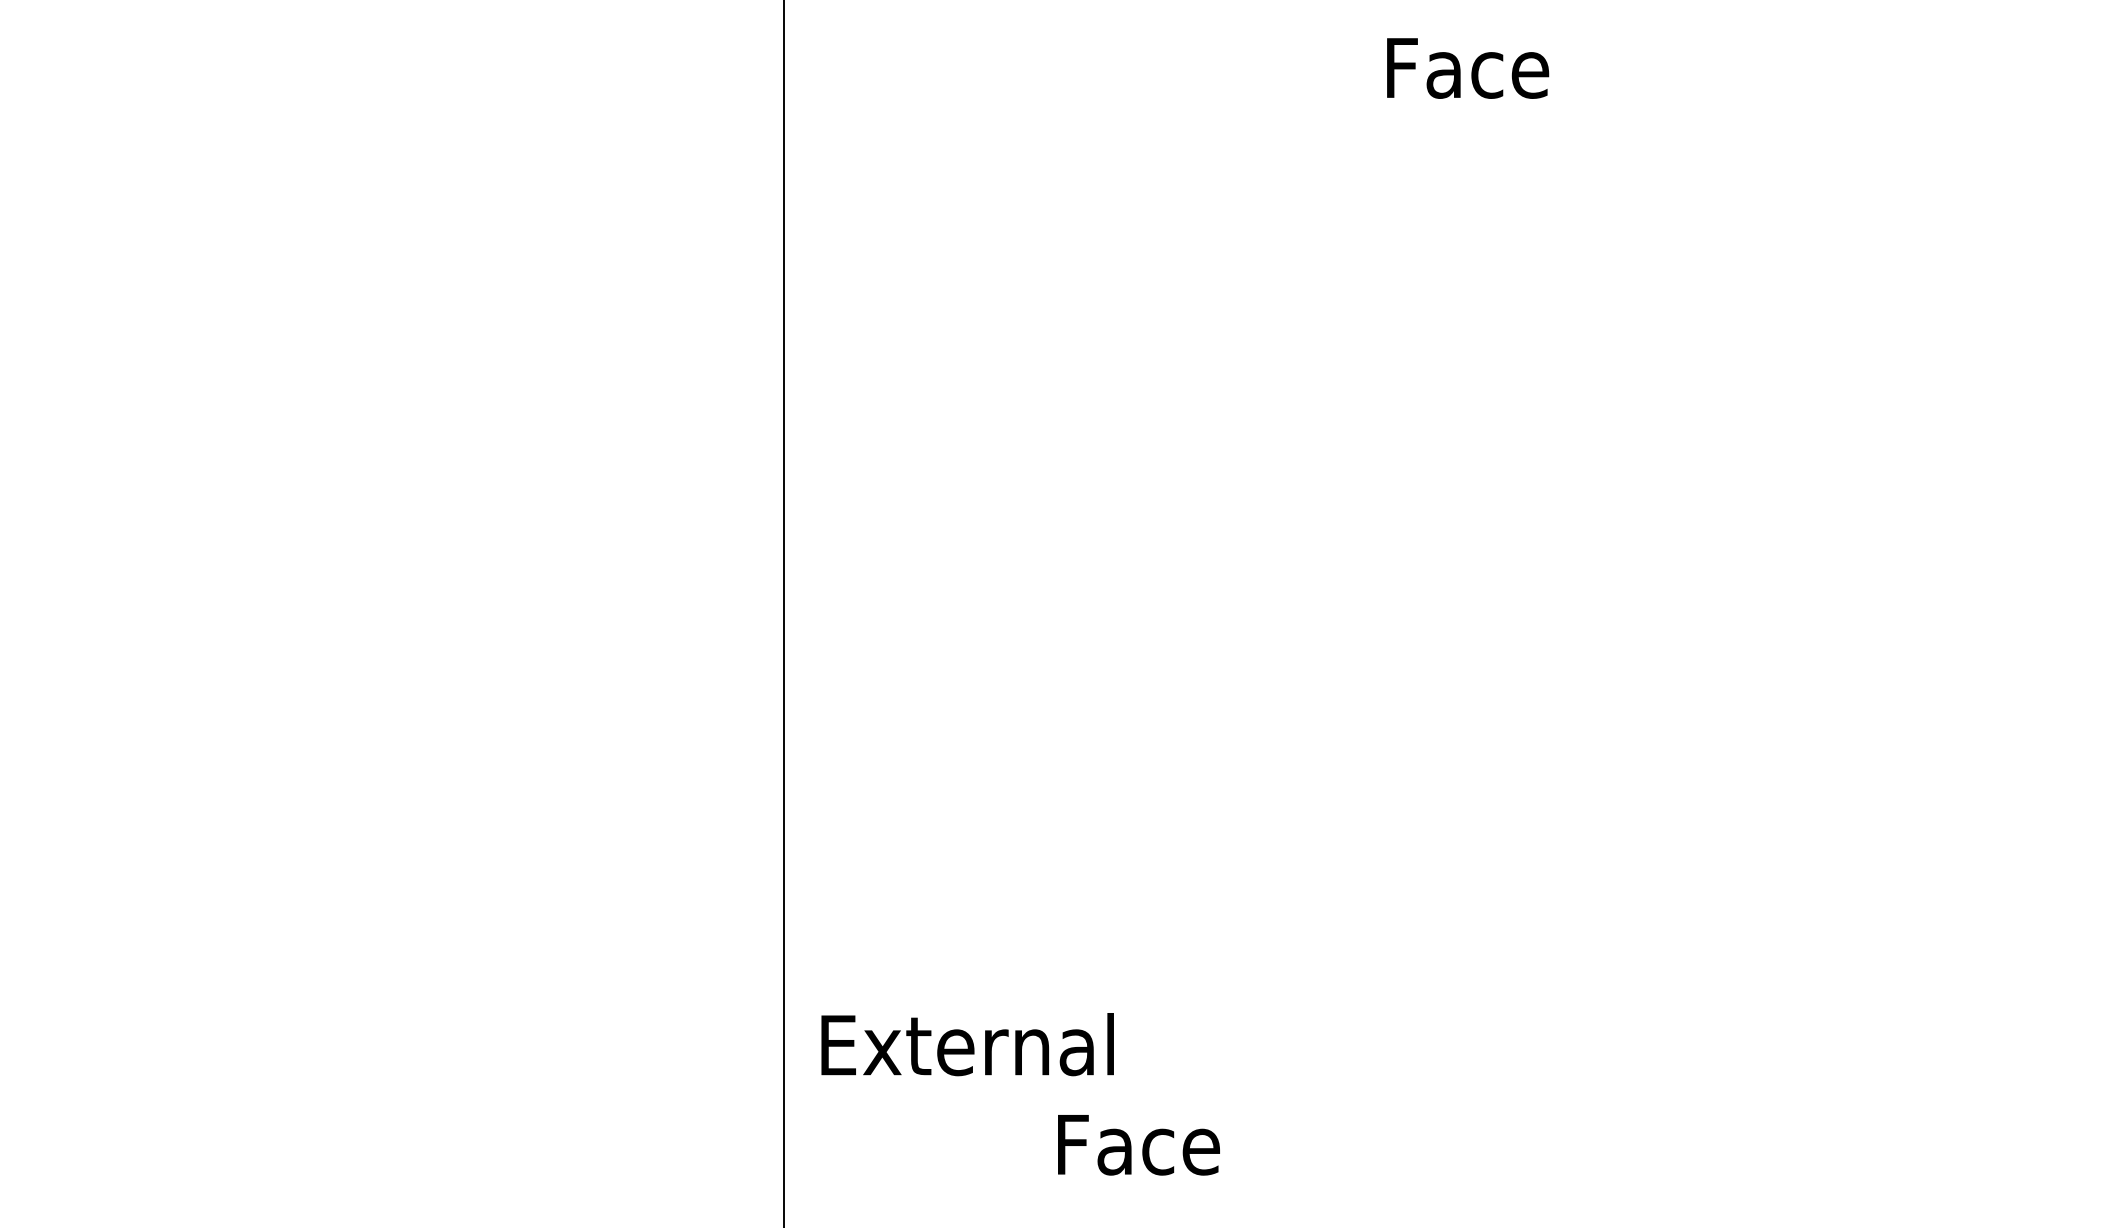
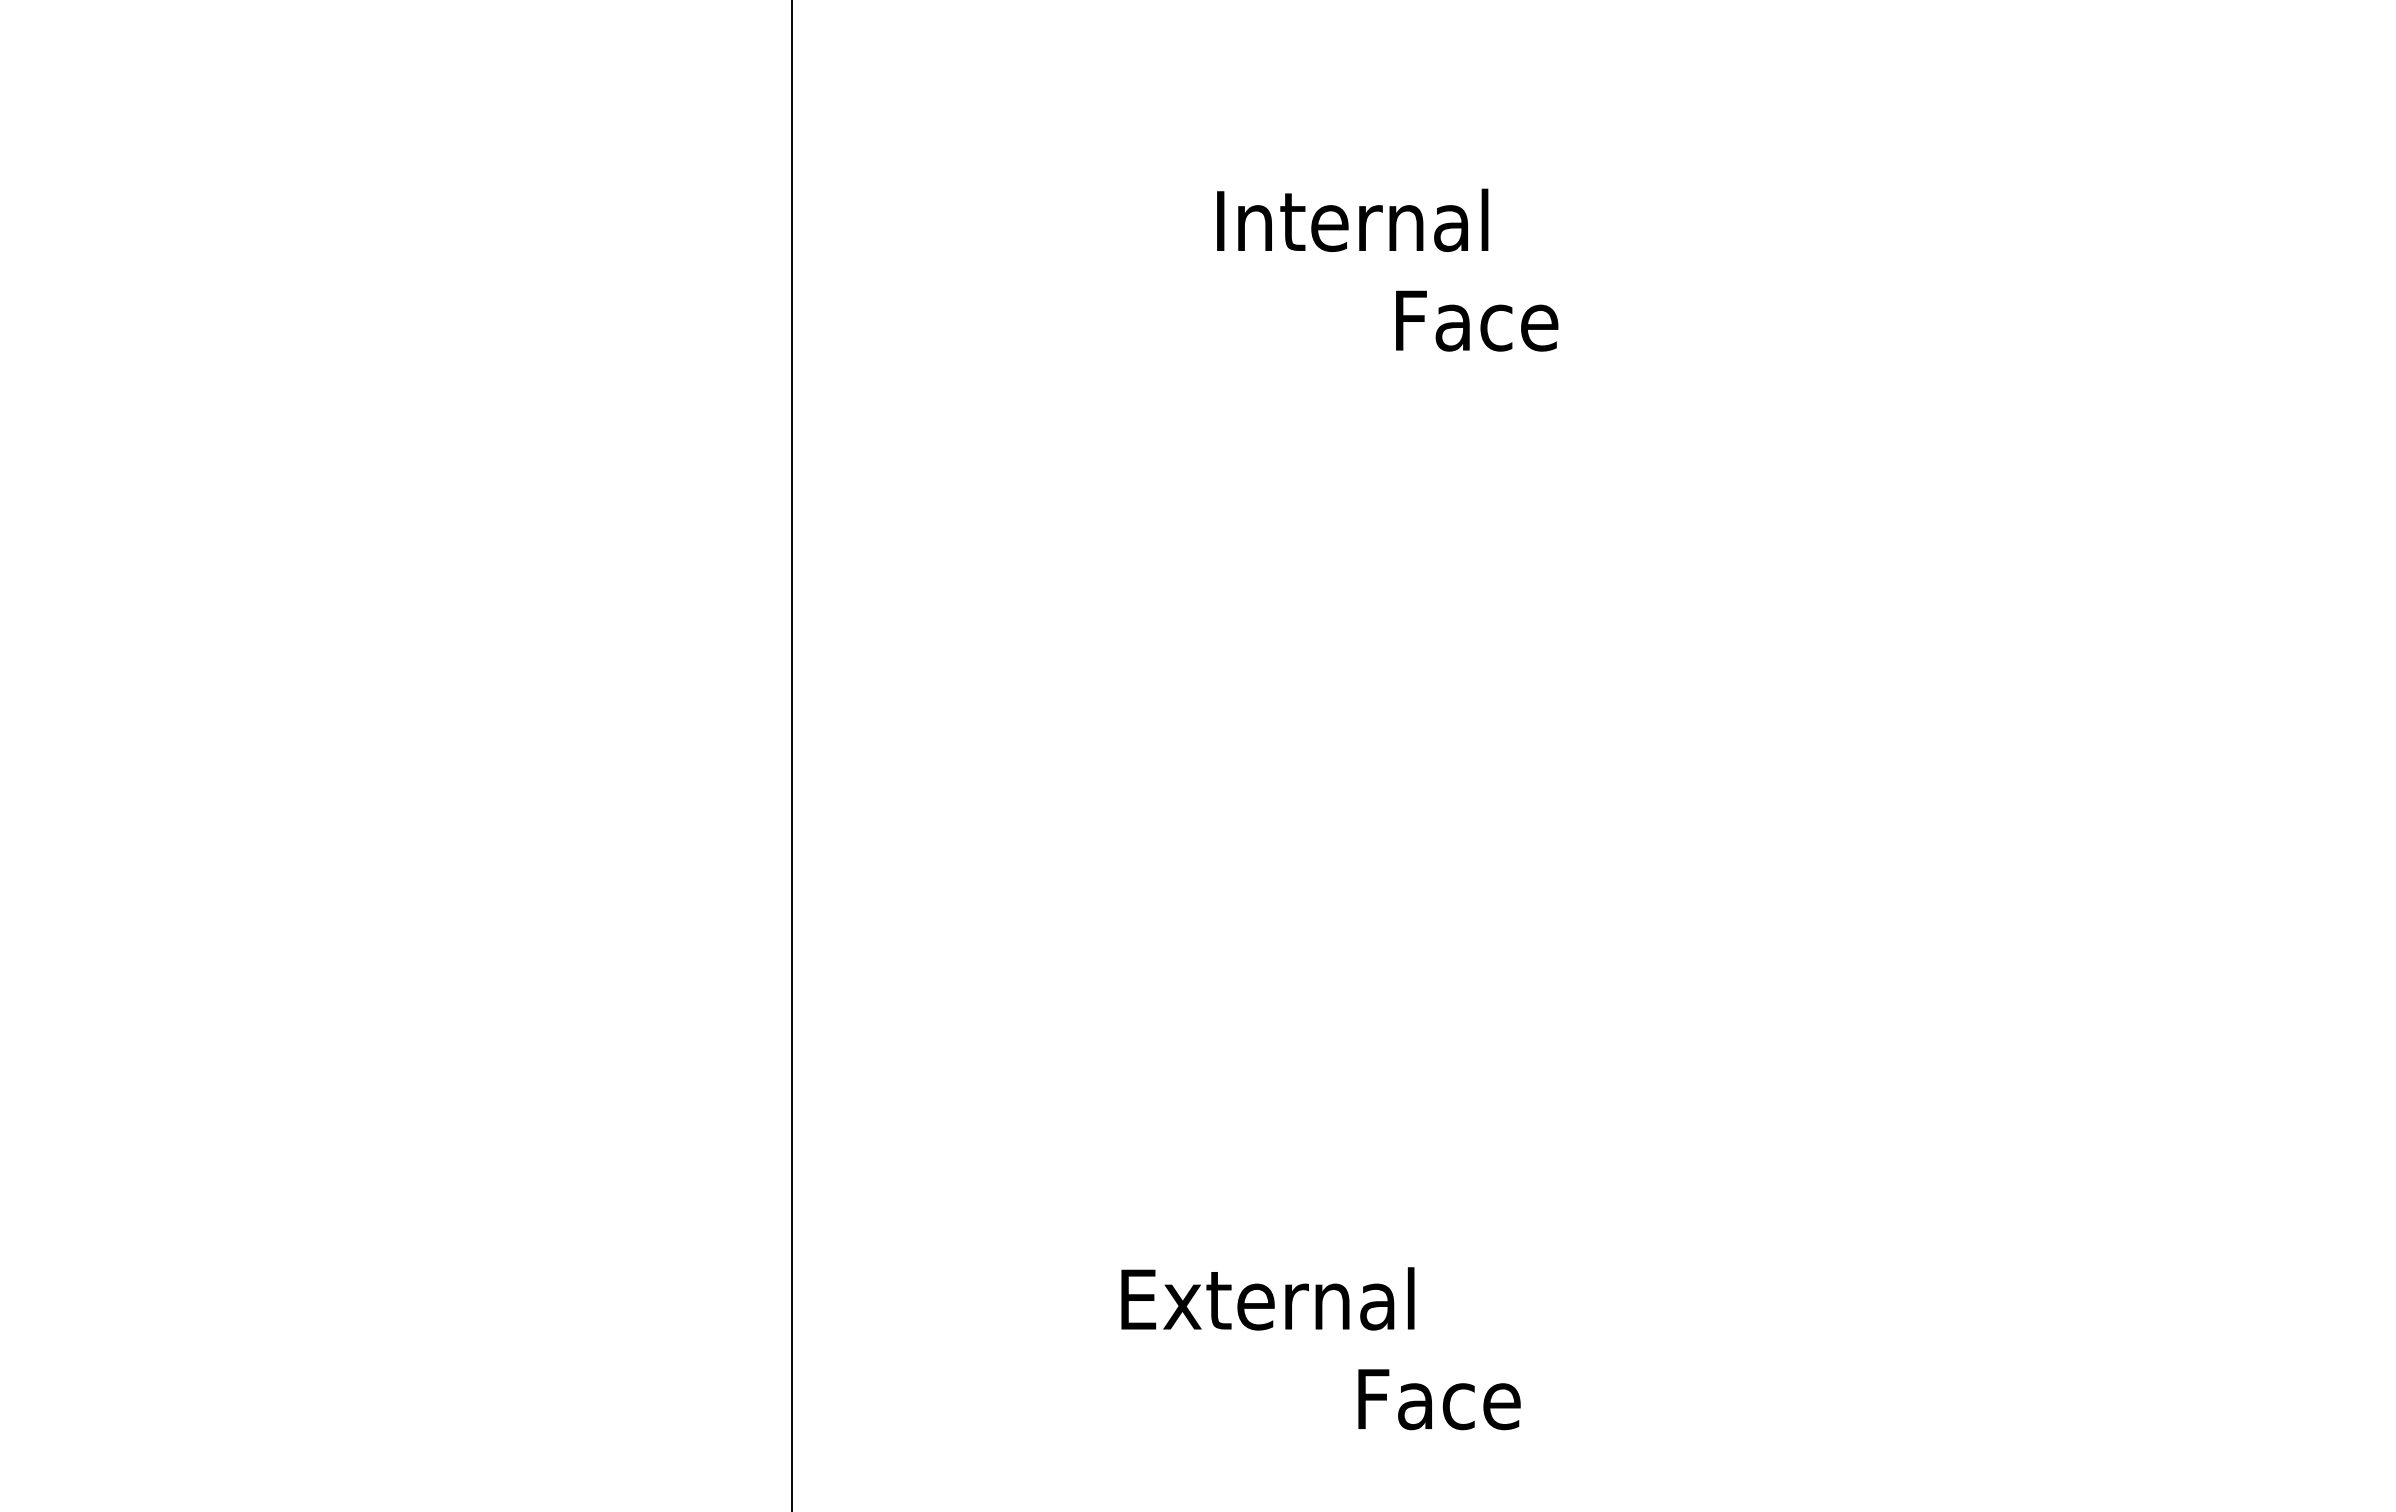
text: (1020, 1094) -> (1320, 1348), moved

